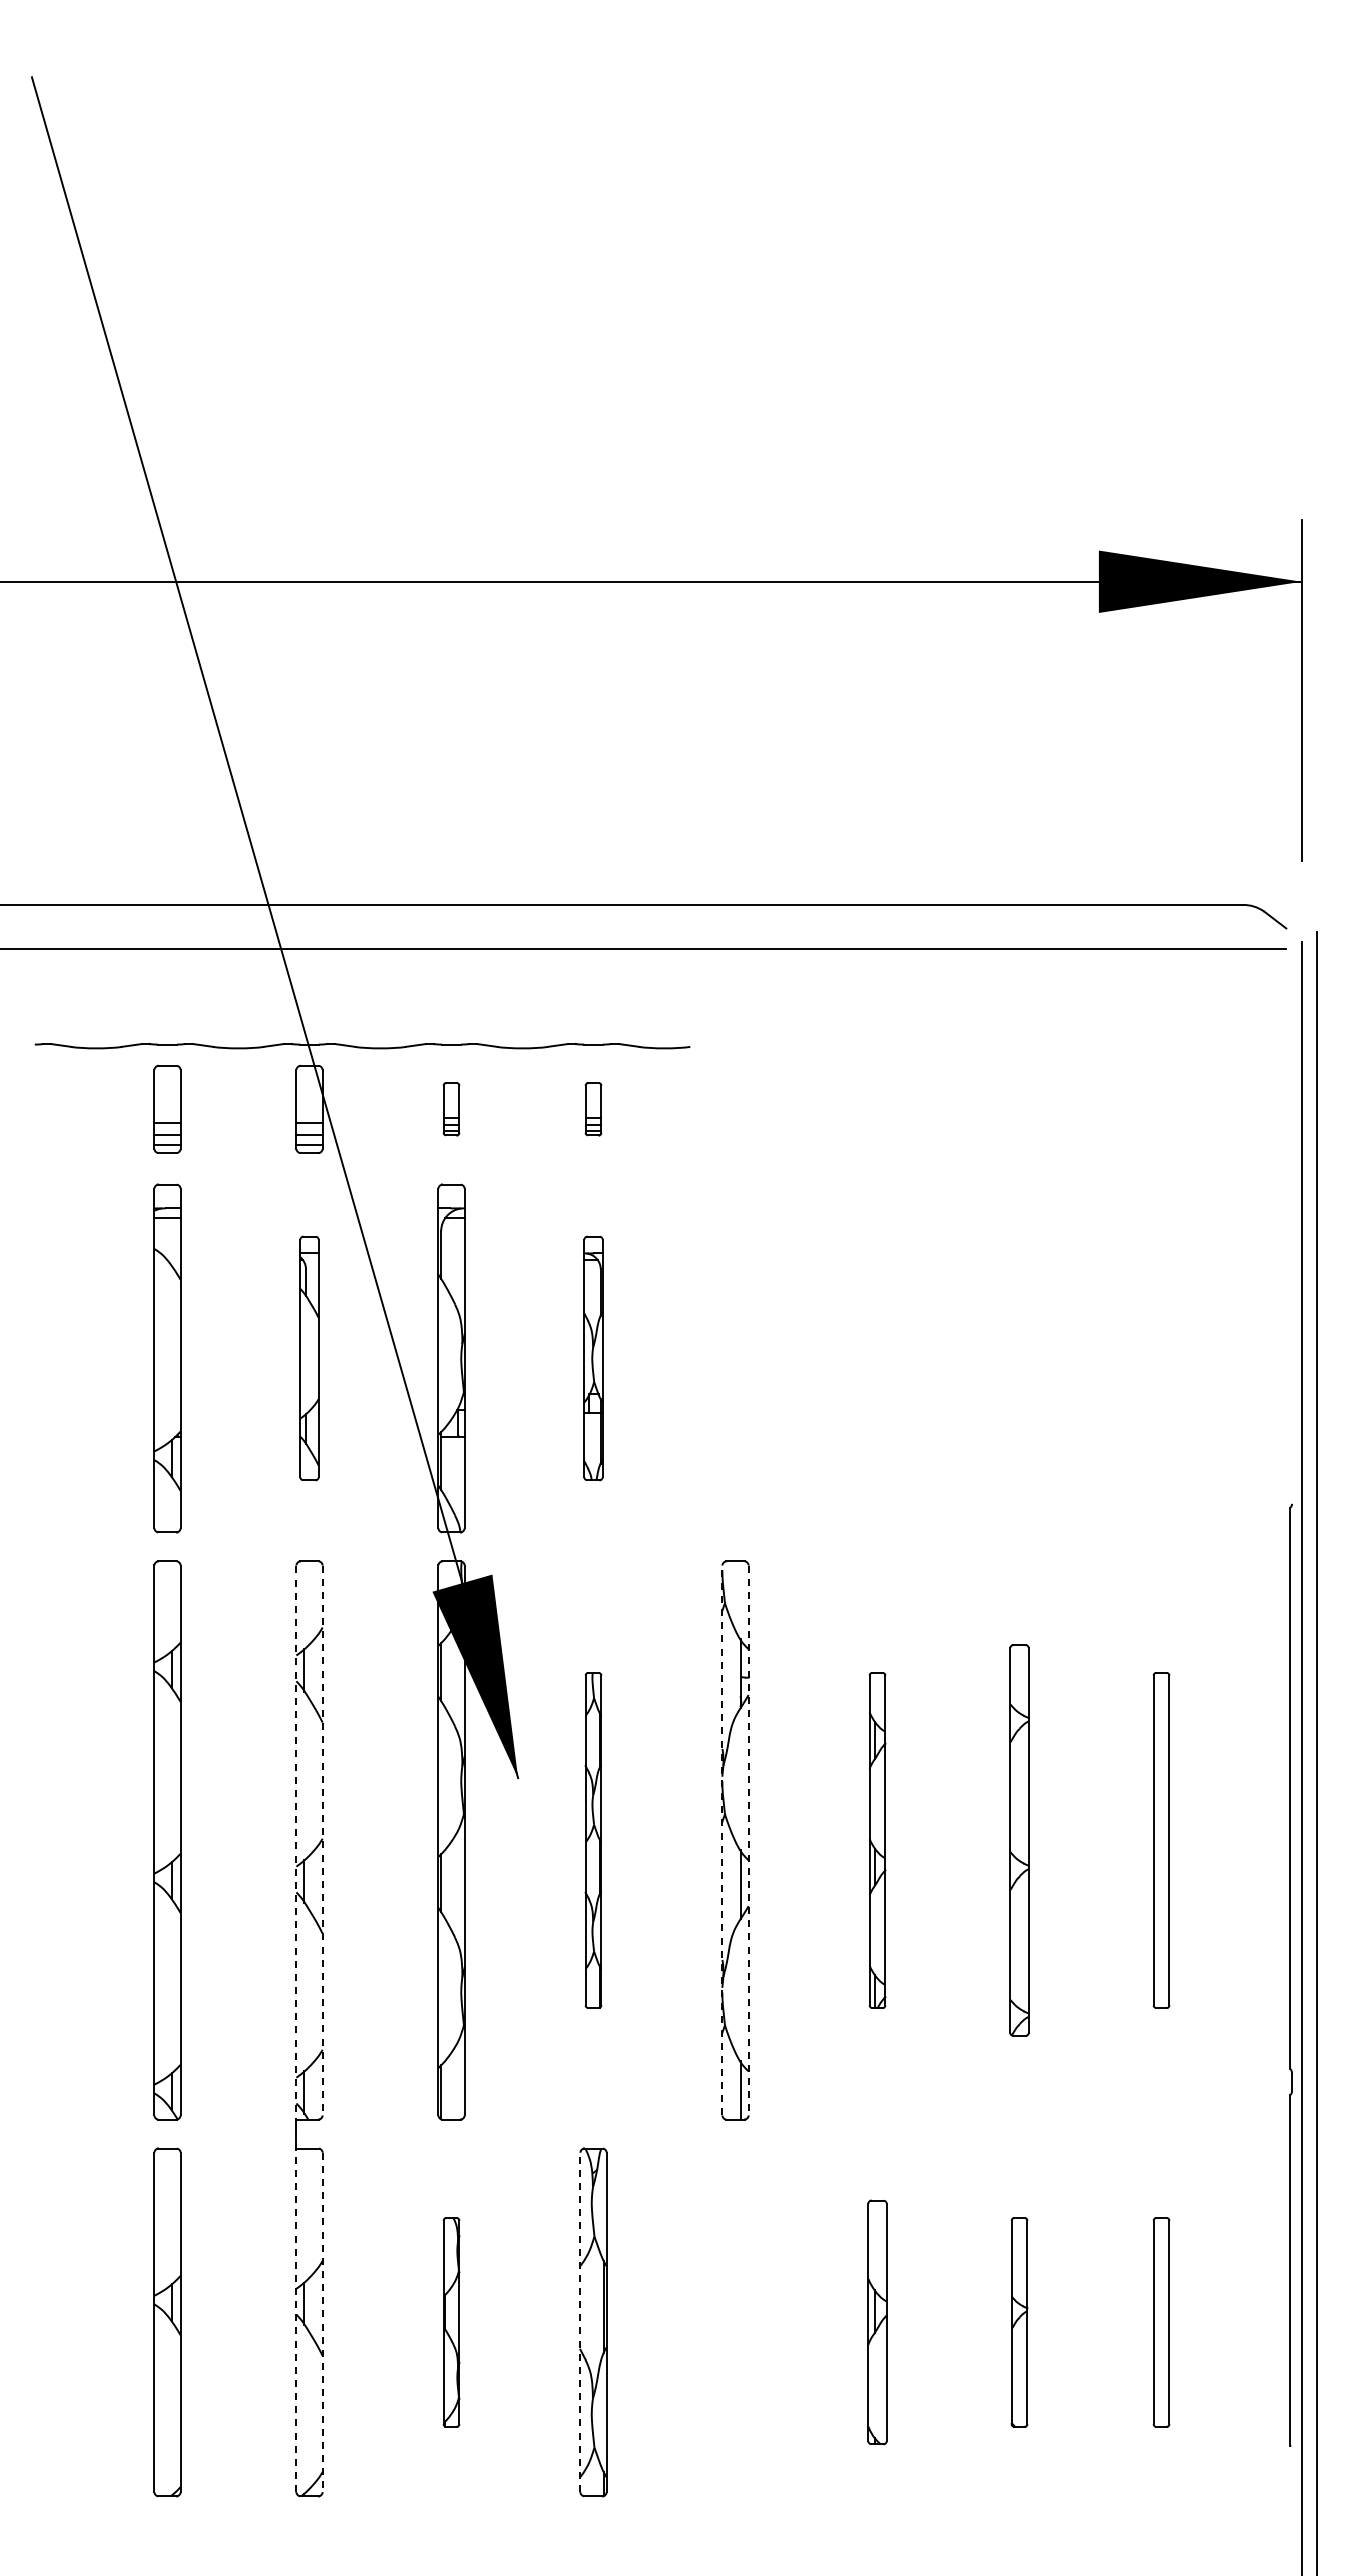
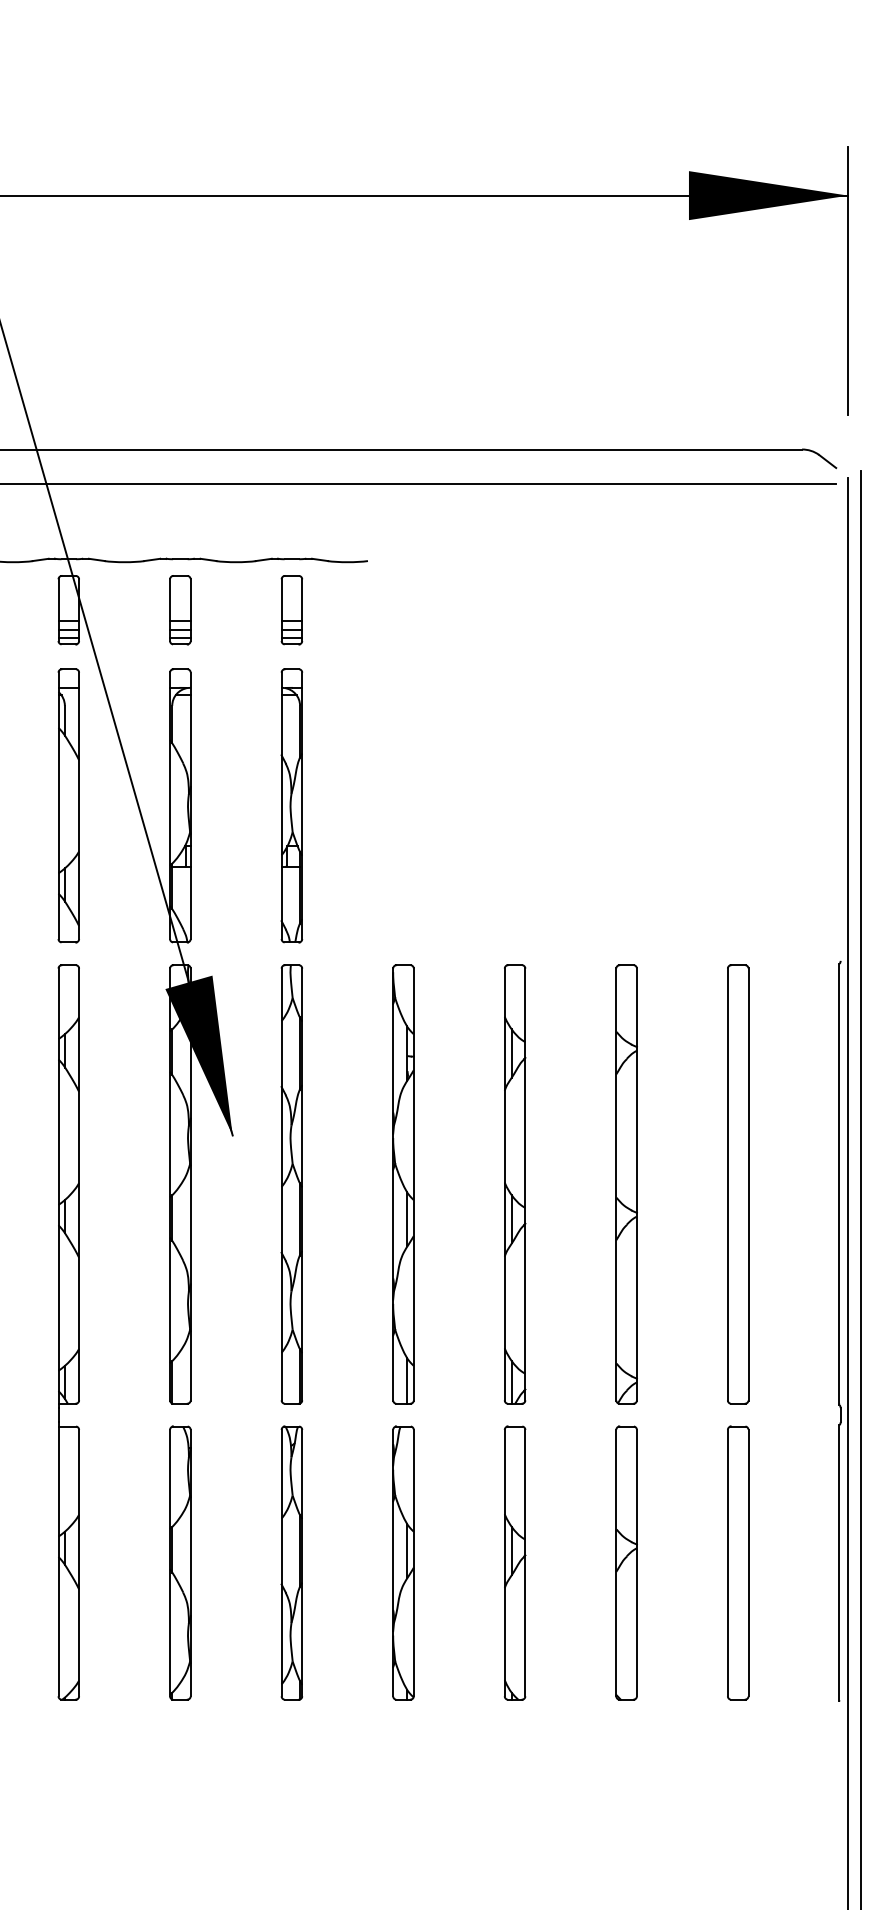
part: (451, 1108) -> (180, 609), size x1.67
part: (593, 1108) -> (291, 609), size x1.67
part: (309, 1358) -> (68, 805), size x1.43
part: (593, 1358) -> (291, 805), size x1.43
line: (322, 1840) -> (79, 1184), dashed -> solid
part: (593, 1840) -> (291, 1184), size x1.67
line: (722, 1840) -> (393, 1184), dashed -> solid
line: (748, 1840) -> (413, 1184), dashed -> solid
part: (877, 1840) -> (515, 1184), size x1.67
part: (1019, 1840) -> (626, 1184), size x1.43
part: (1161, 1840) -> (738, 1184), size x1.67
line: (296, 1845) -> (58, 1188), dashed -> solid
part: (1290, 1974) -> (839, 1330), moved
line: (296, 2317) -> (58, 1559), dashed -> solid
line: (322, 2322) -> (79, 1563), dashed -> solid
part: (451, 2322) -> (180, 1563), size x1.67
line: (580, 2322) -> (281, 1563), dashed -> solid
part: (735, 2322) -> (403, 1563), added
part: (877, 2322) -> (515, 1563), size x1.43
part: (1019, 2322) -> (626, 1563), size x1.67
part: (1161, 2322) -> (738, 1563), size x1.67

